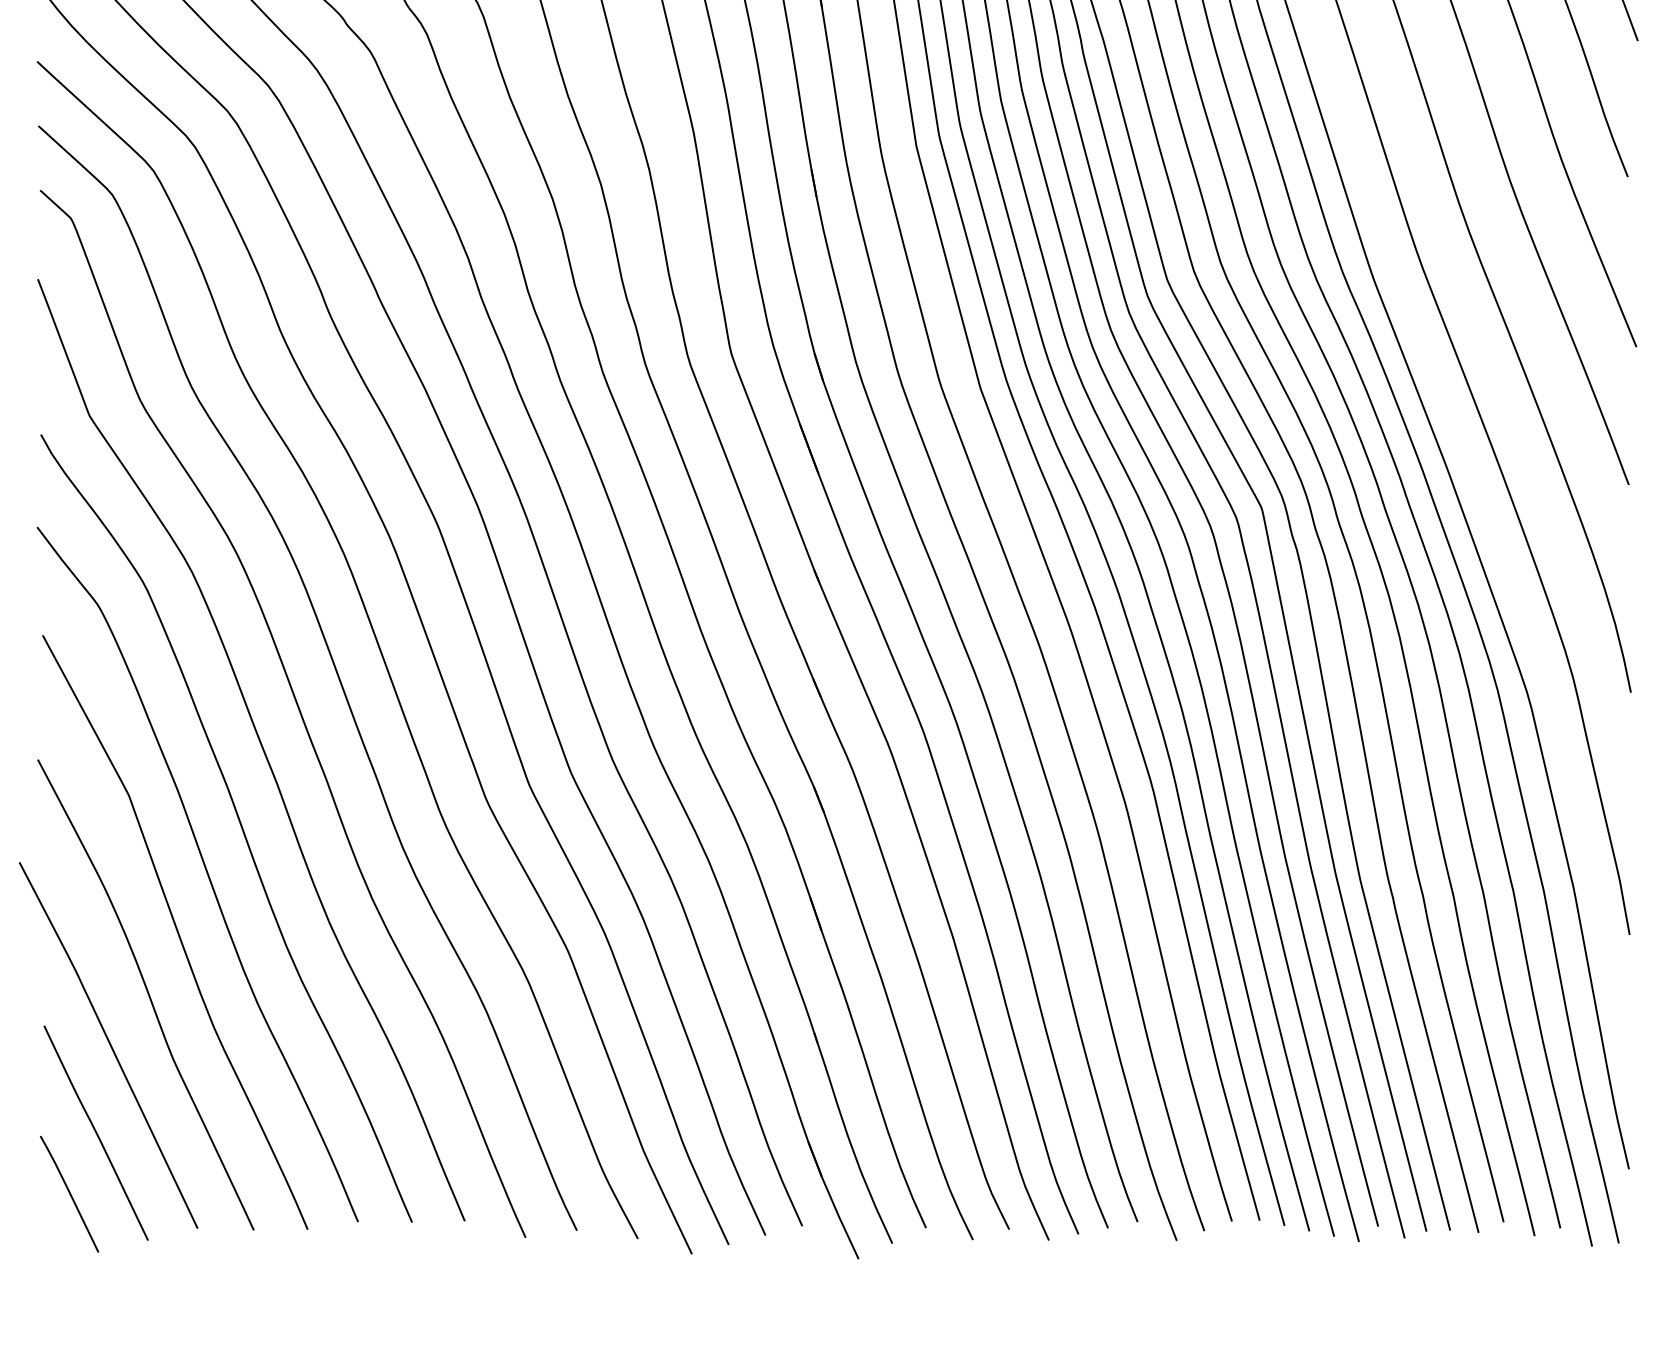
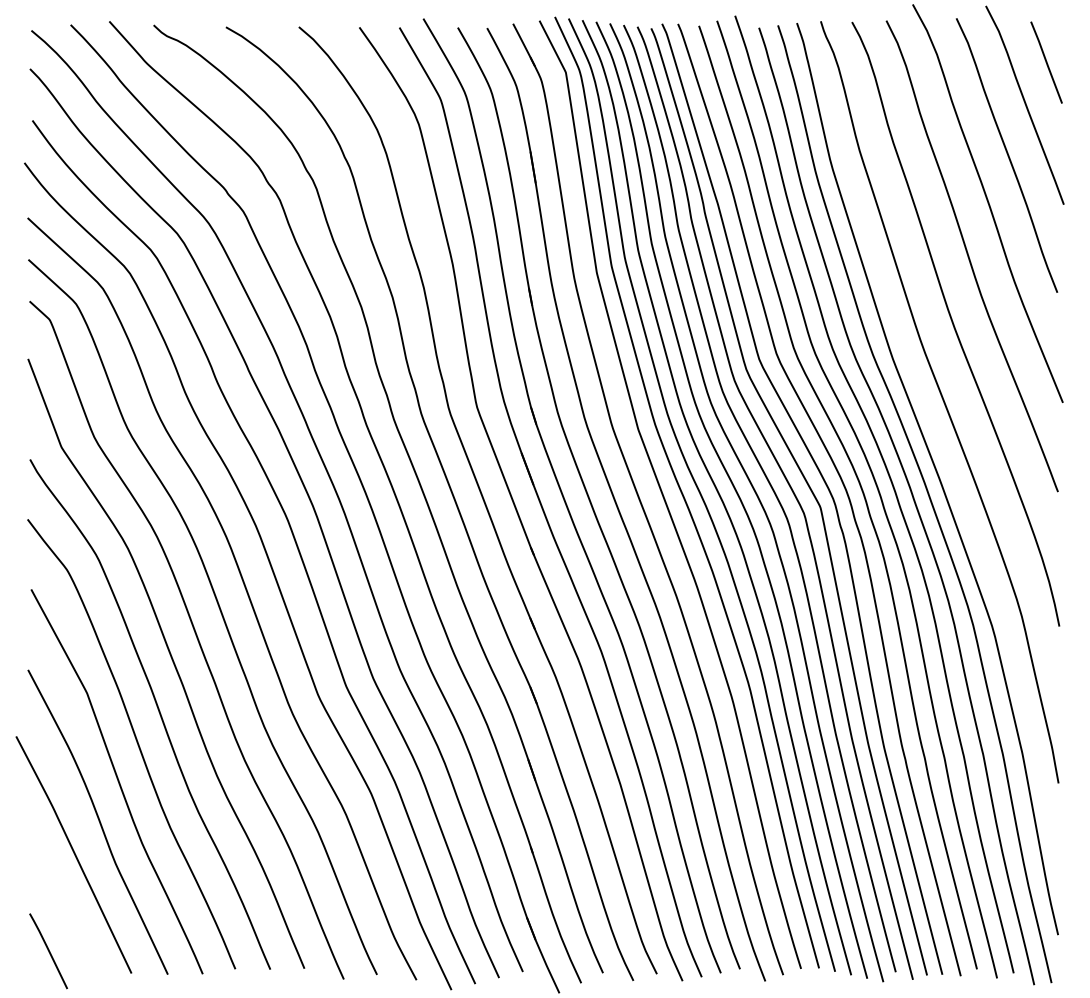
line: (95, 1132) -> (65, 911), removed

